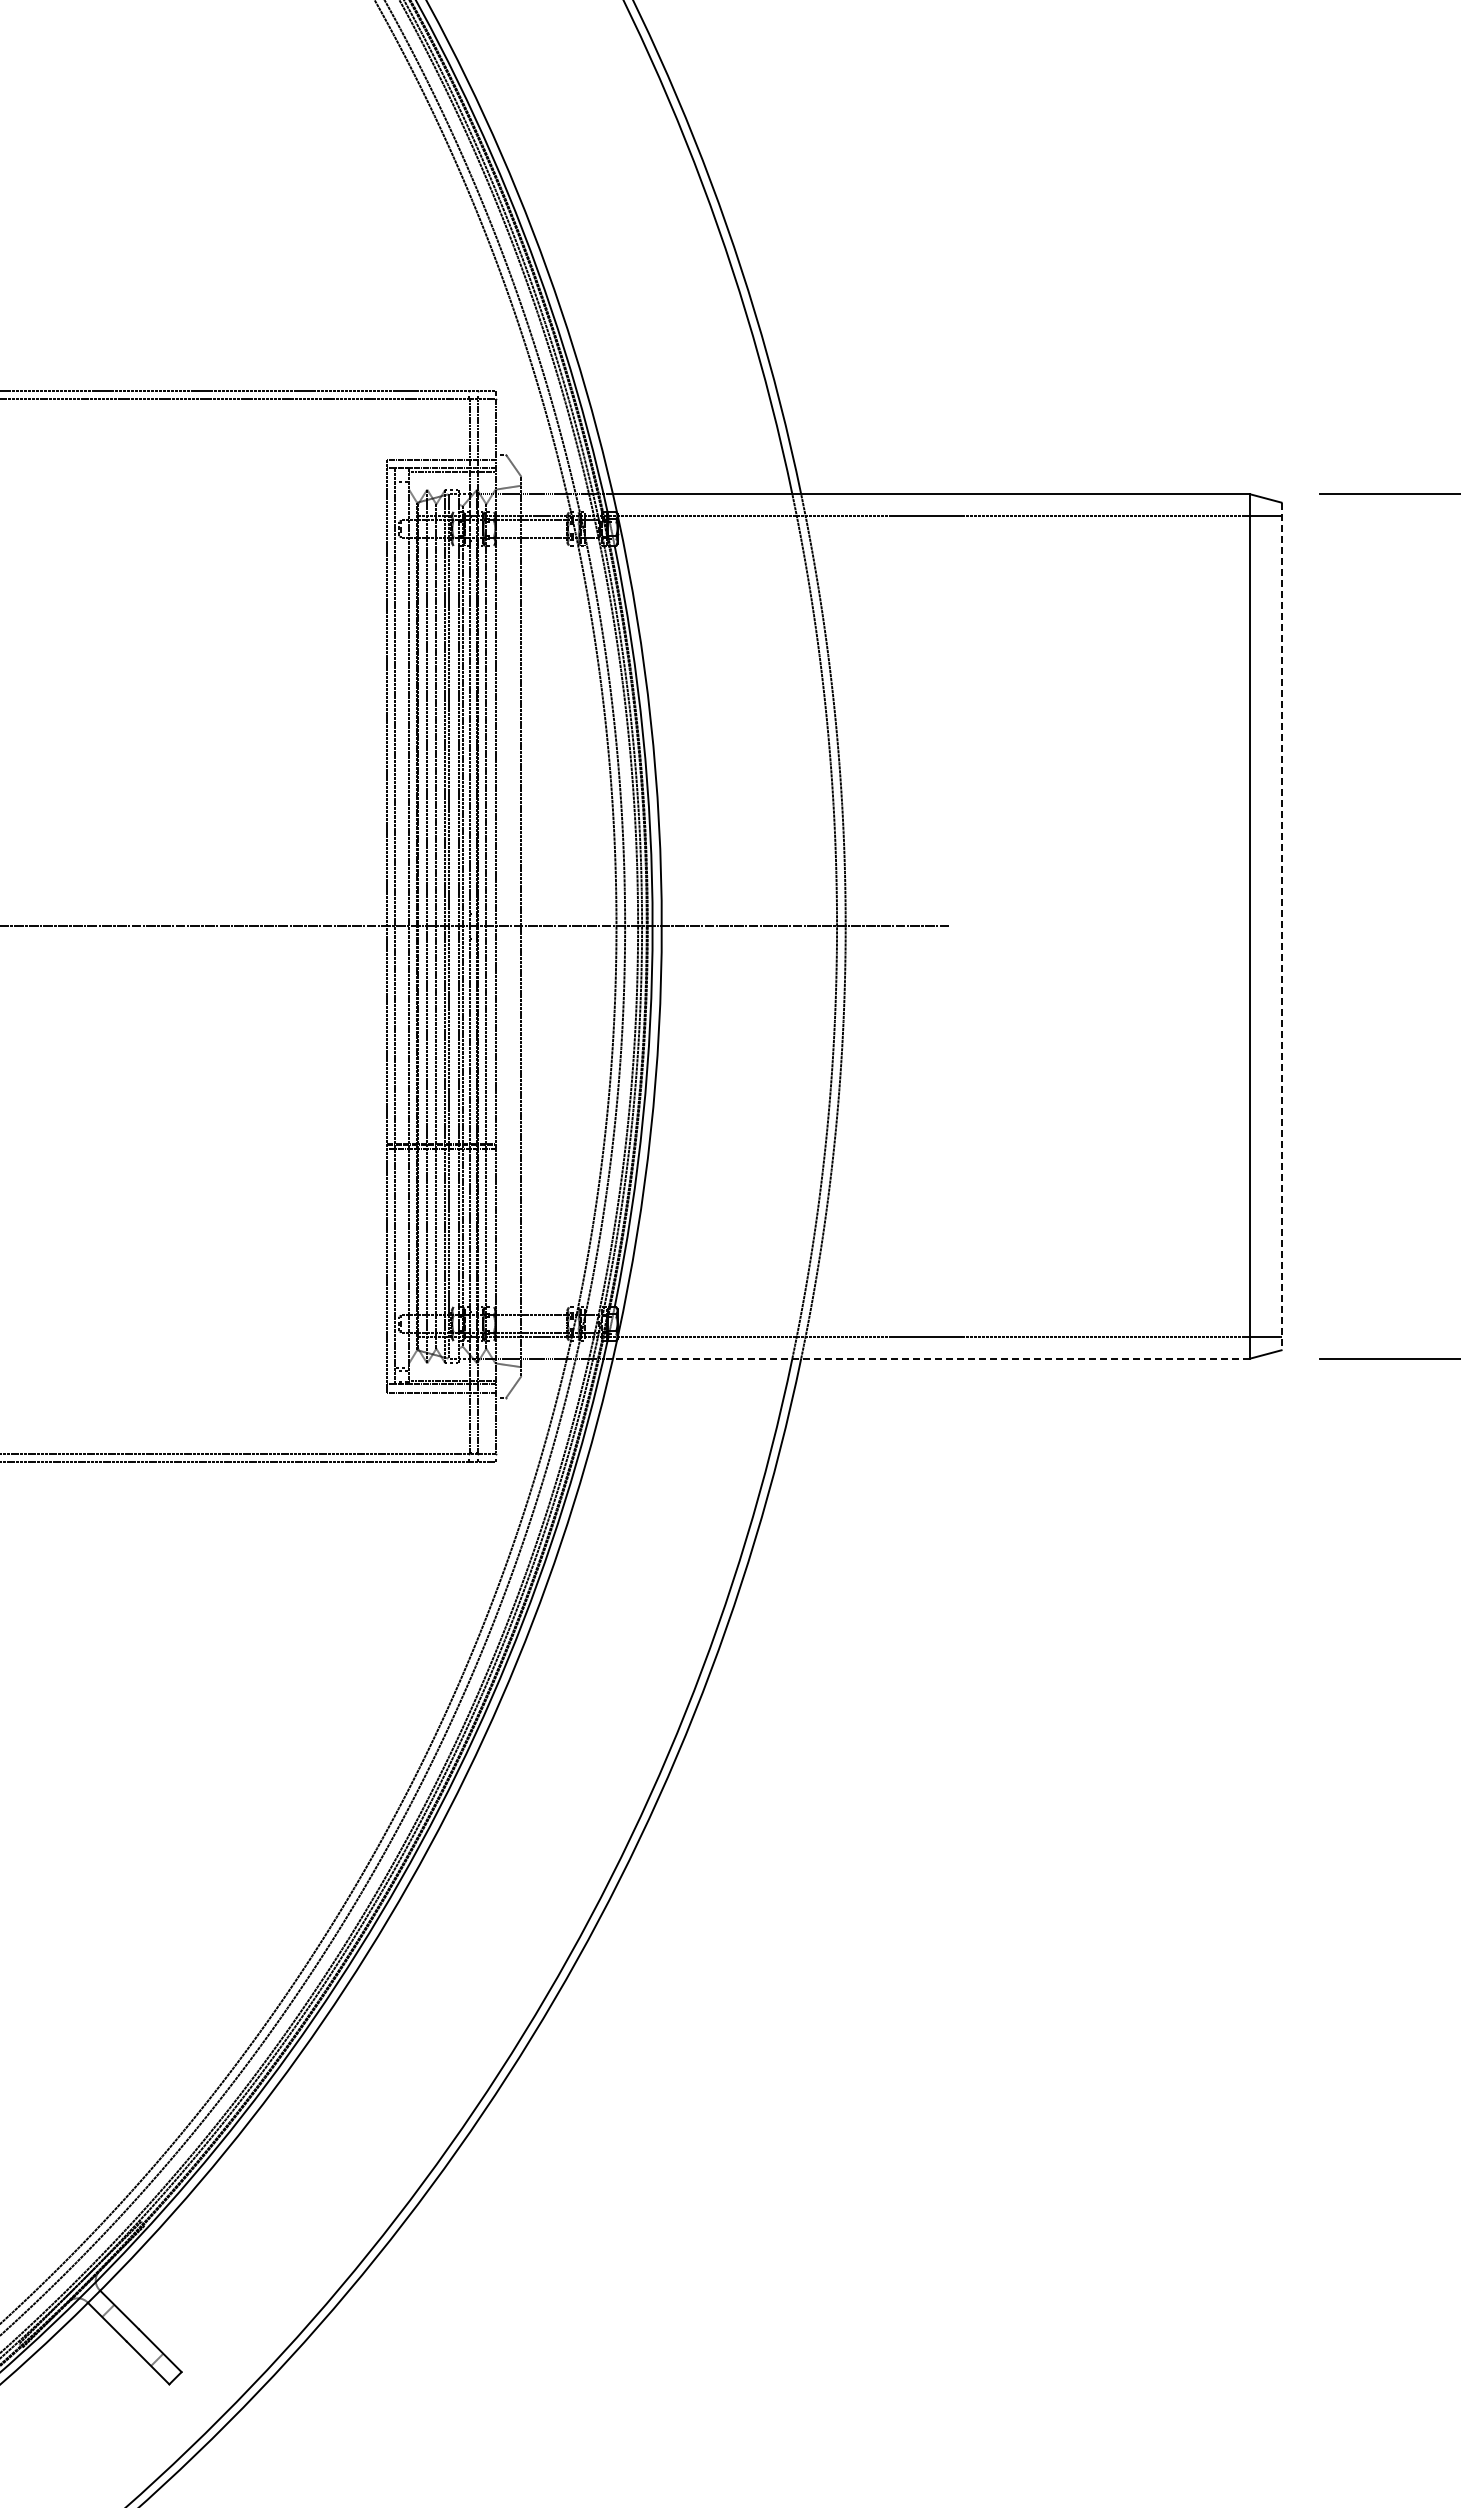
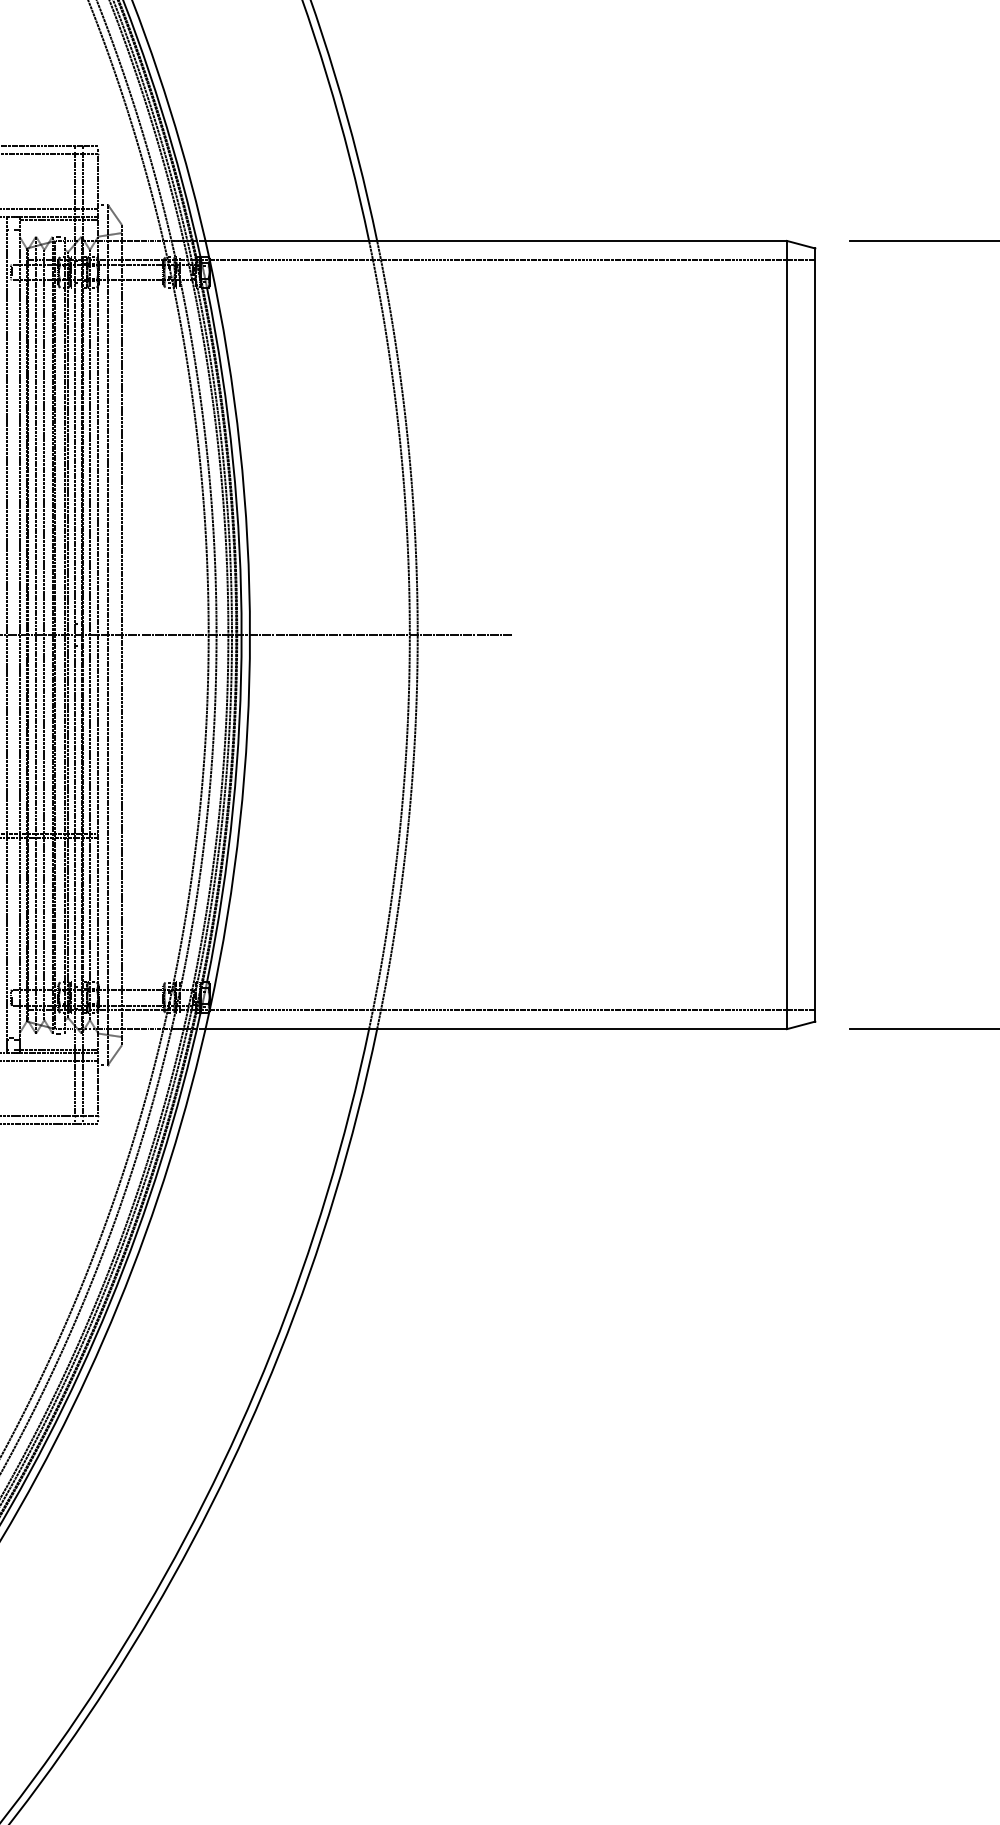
line: (505, 926) -> (107, 635), added
line: (1281, 926) -> (815, 635), dashed -> solid
line: (931, 1358) -> (495, 1029), dashed -> solid

